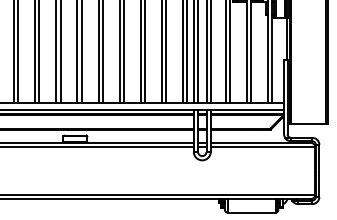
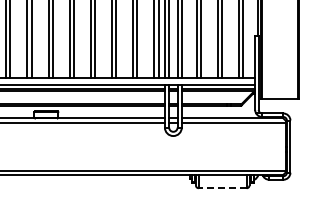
line: (251, 212) -> (222, 188), solid -> dashed

